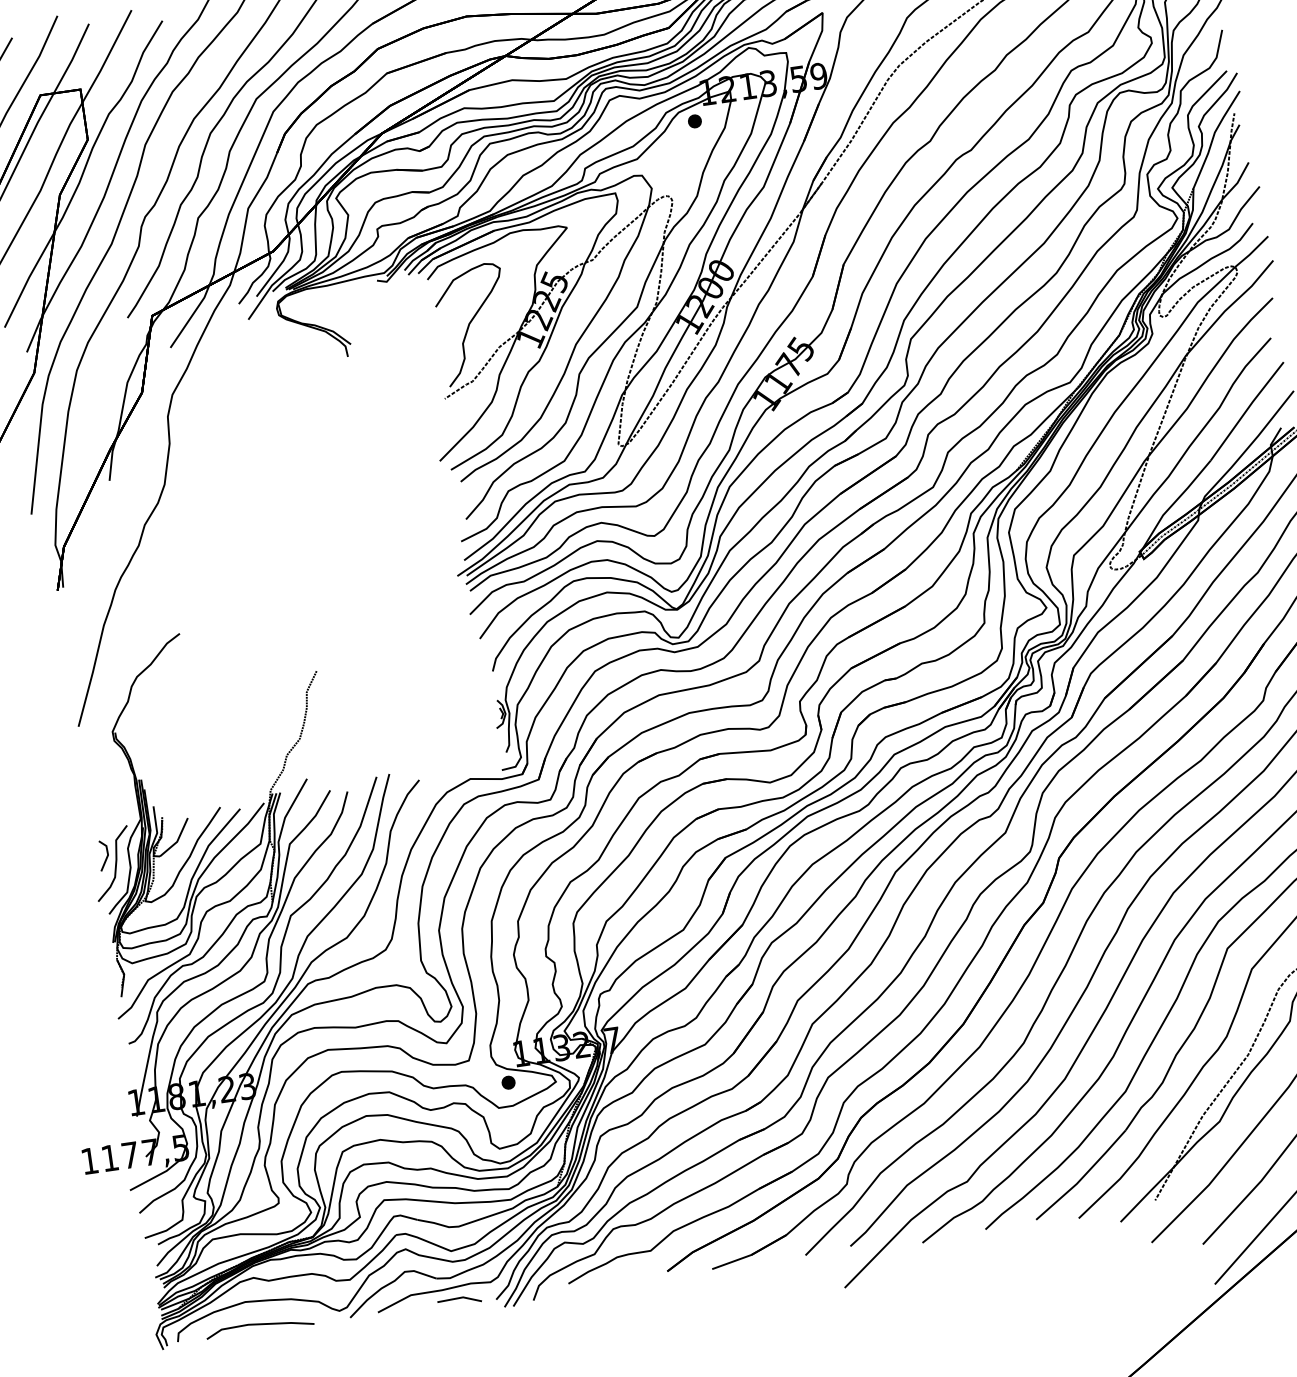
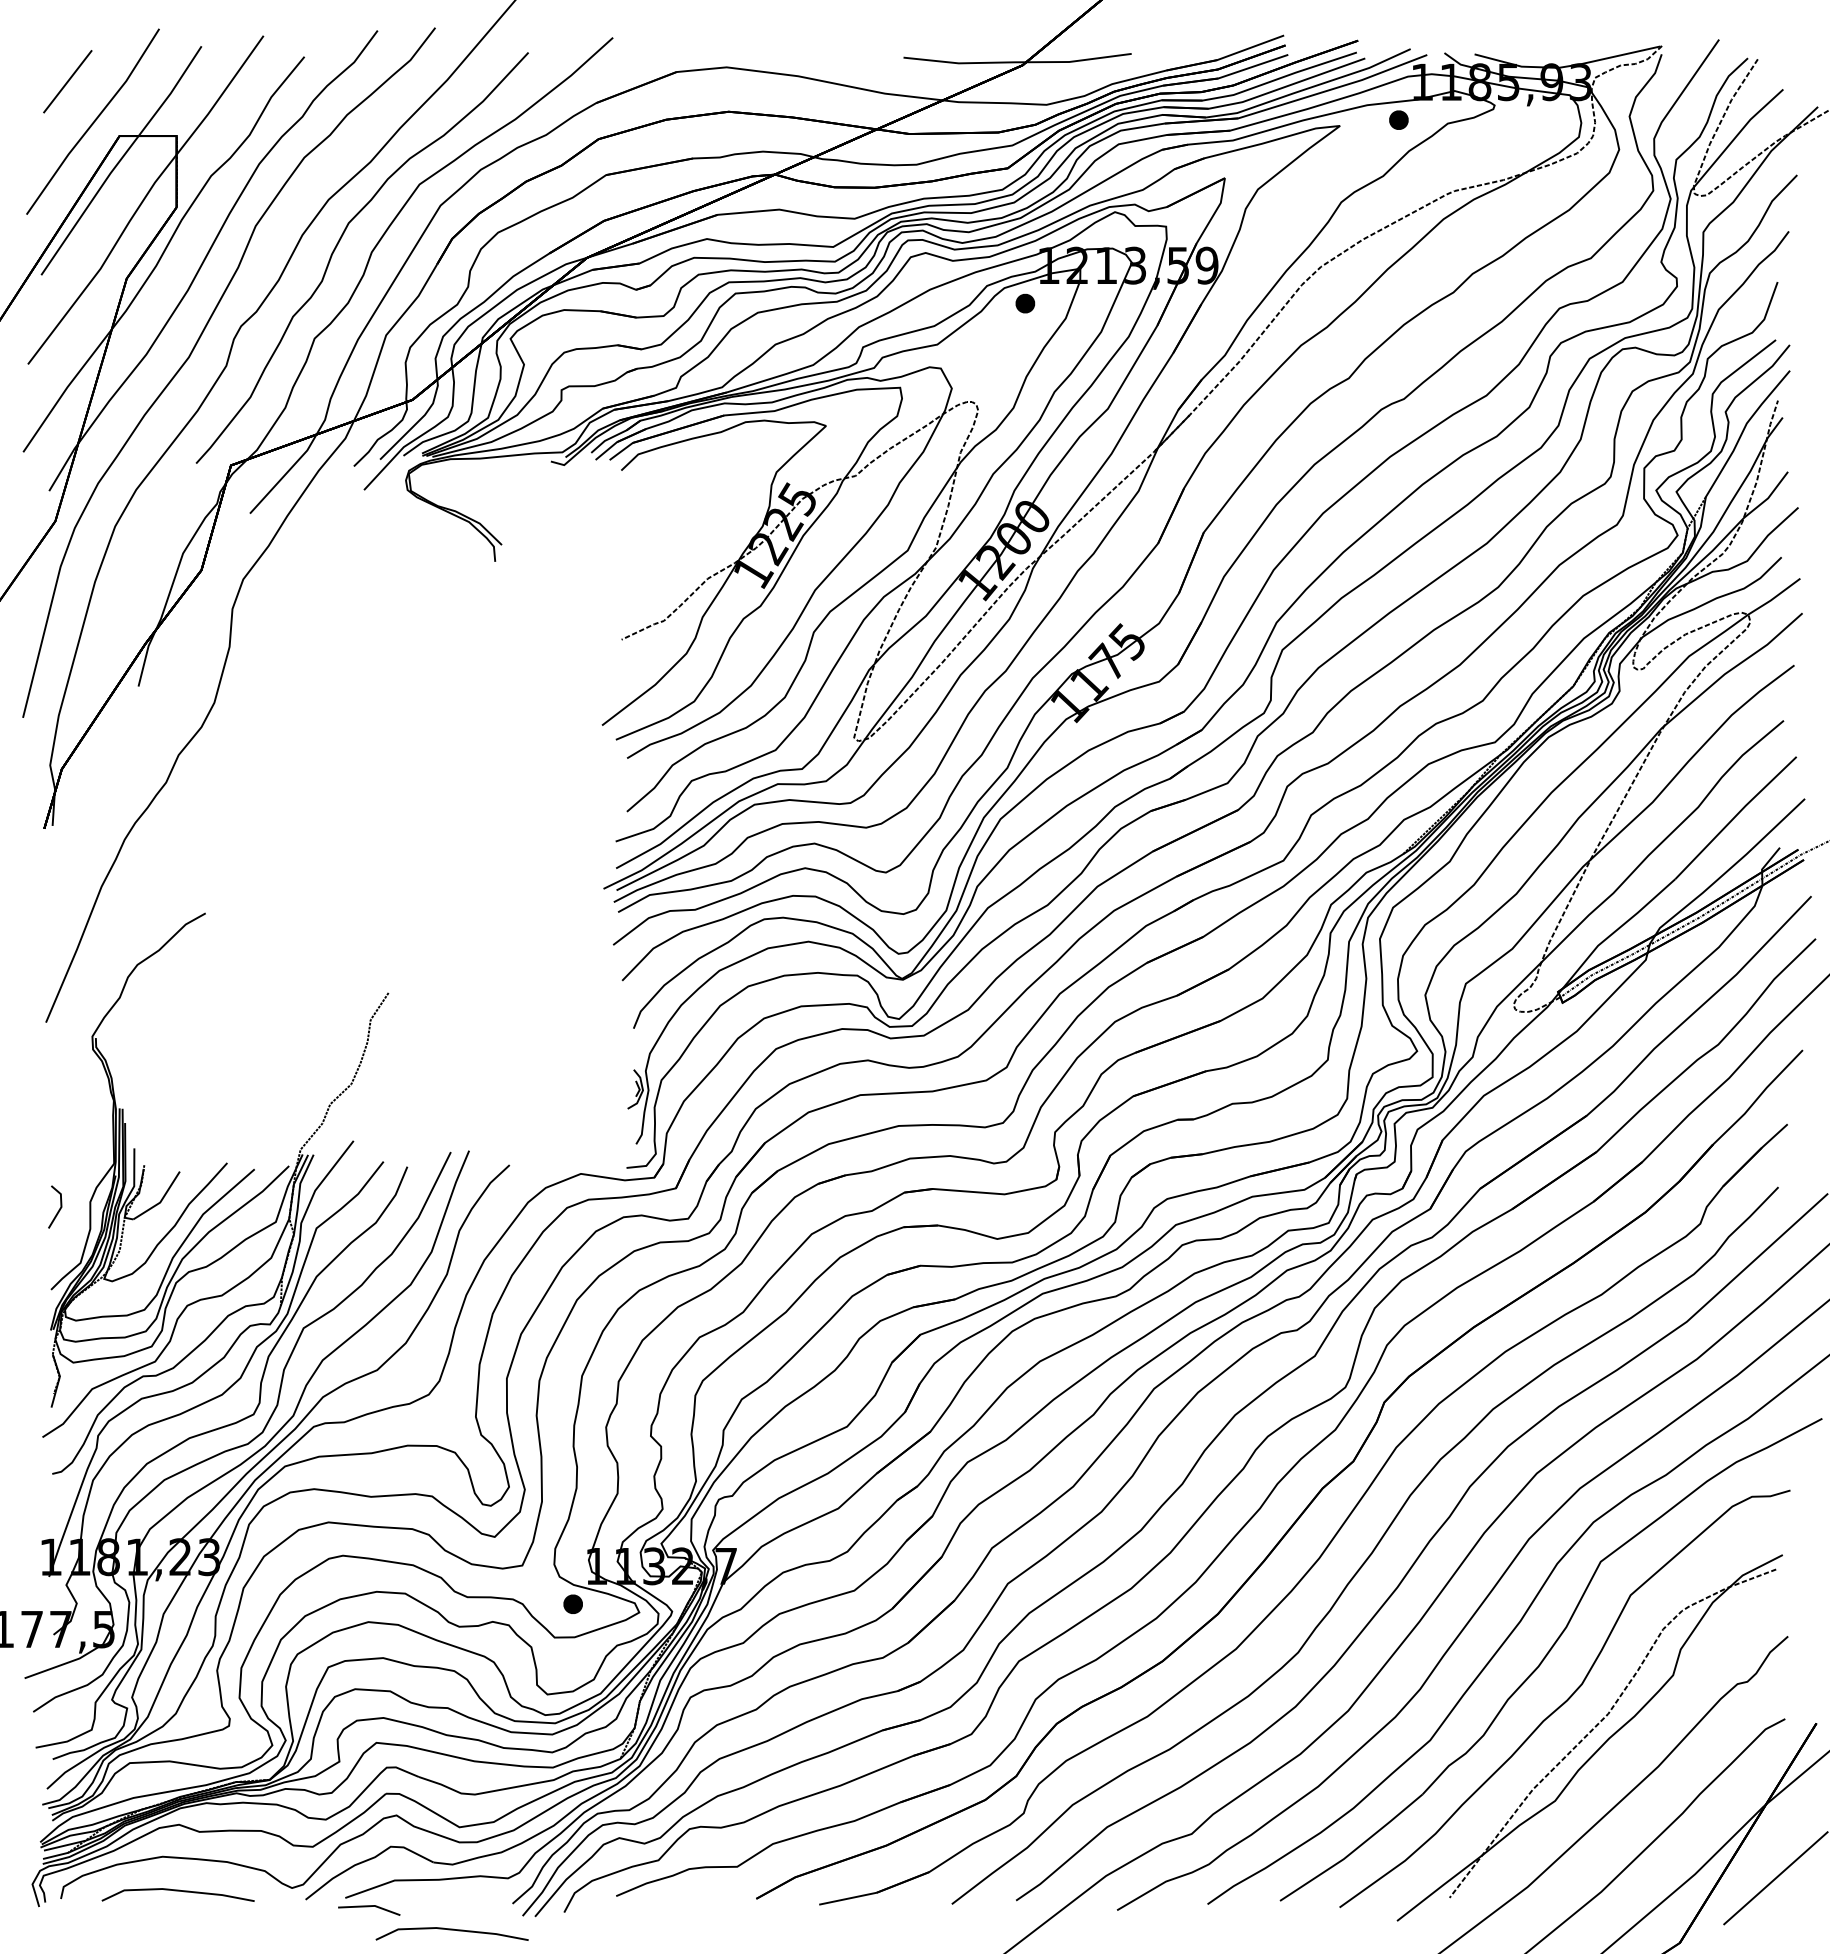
curve: (471, 322) -> (673, 538), removed
curve: (115, 864) -> (69, 1221), removed
line: (459, 1299) -> (369, 1907), moved
line: (456, 1324) -> (451, 1930), added

